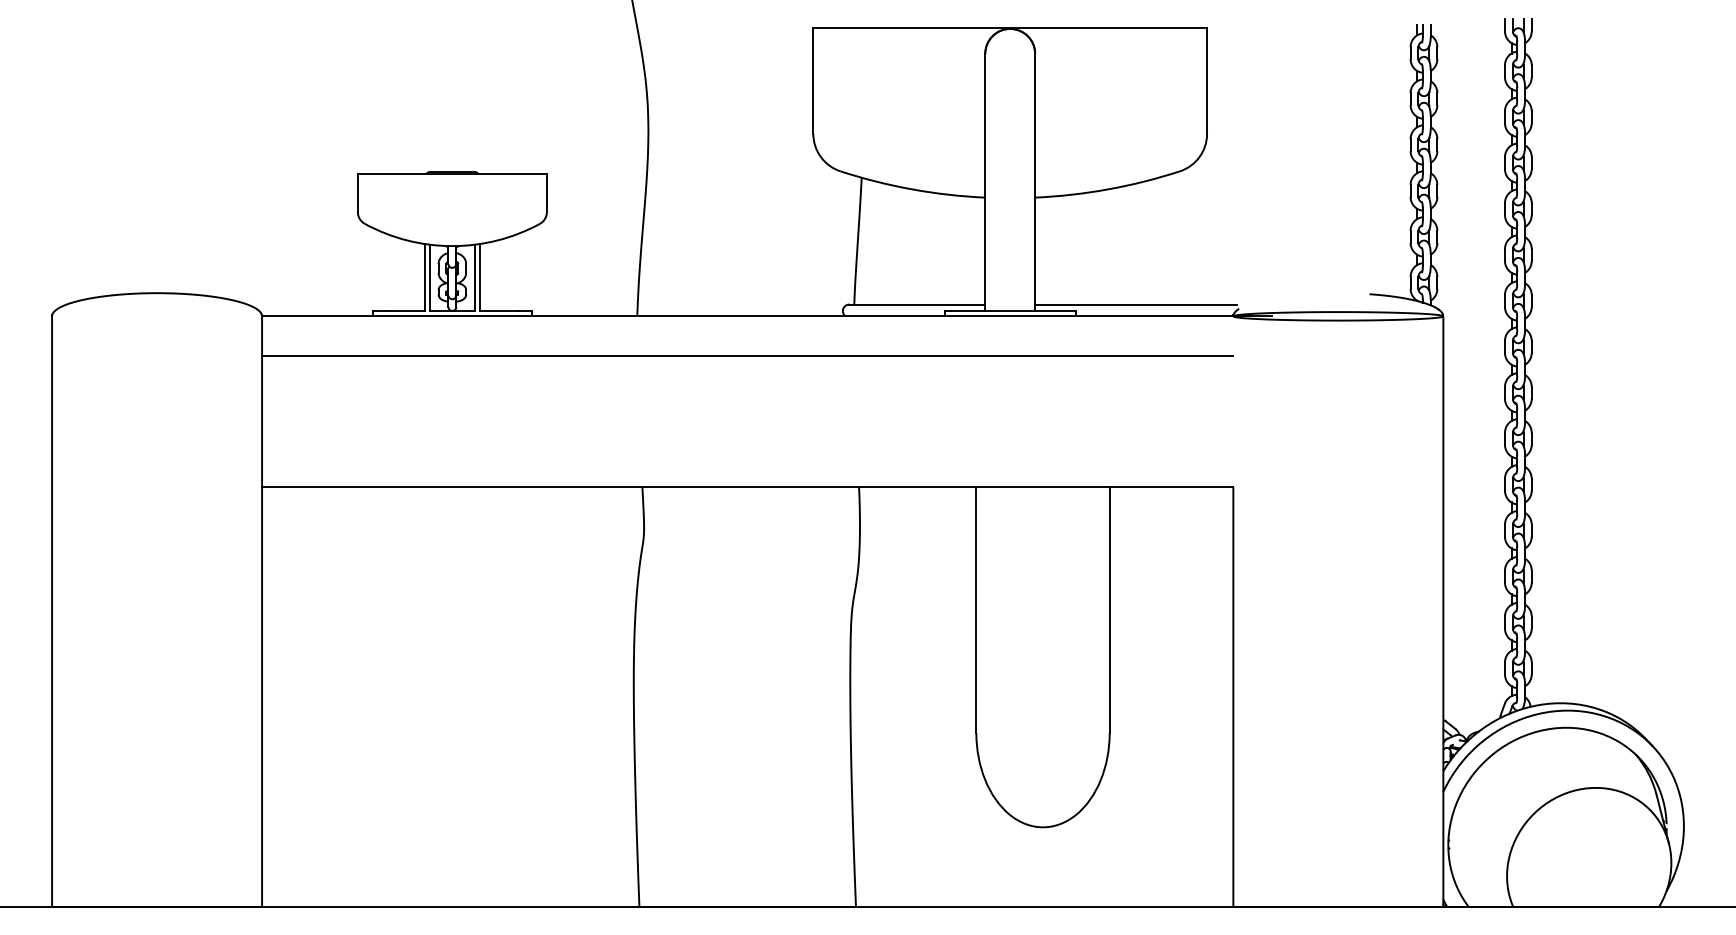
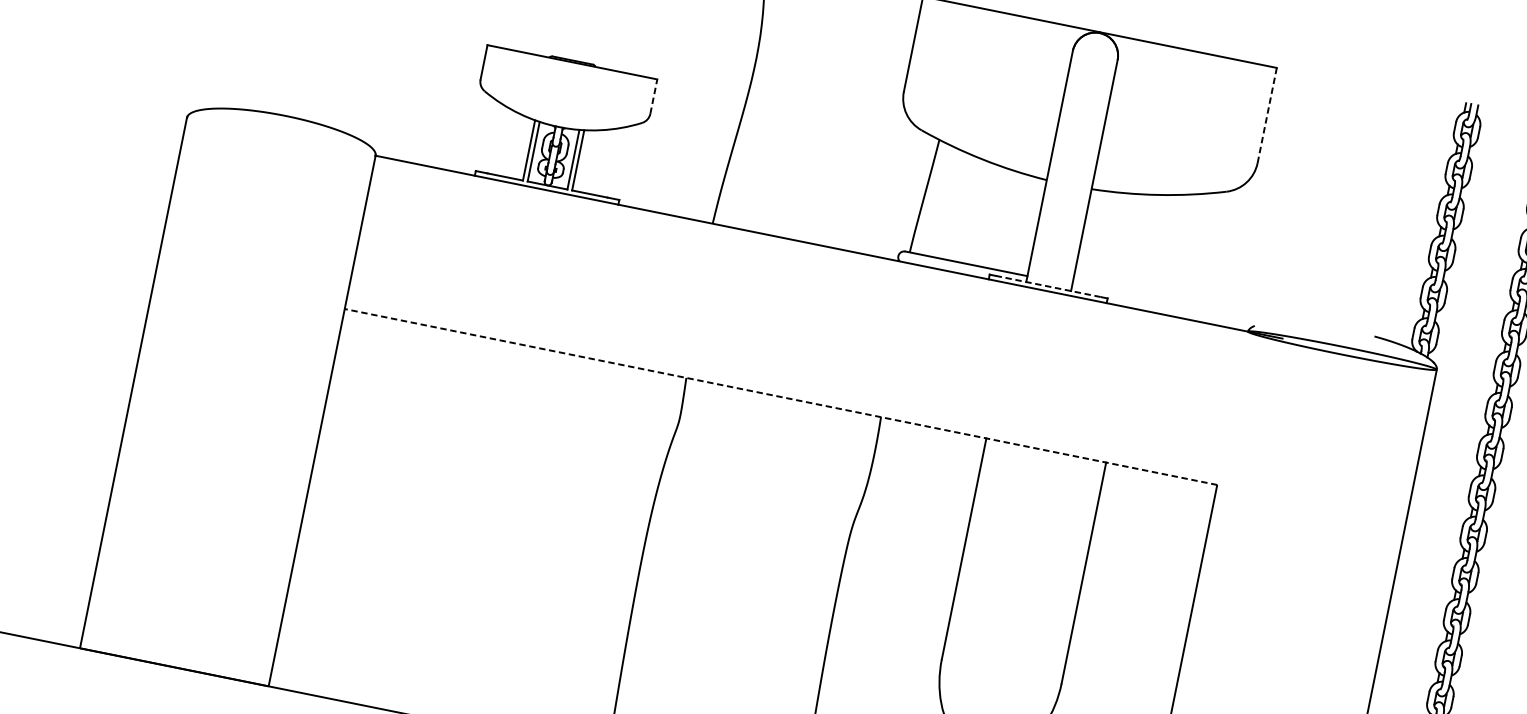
line: (1207, 80) -> (1267, 115), solid -> dashed
line: (546, 192) -> (653, 96), solid -> dashed
line: (1135, 304) -> (1162, 303), removed
line: (1010, 311) -> (1048, 286), solid -> dashed
line: (747, 355) -> (804, 278), removed
line: (747, 486) -> (780, 396), solid -> dashed

